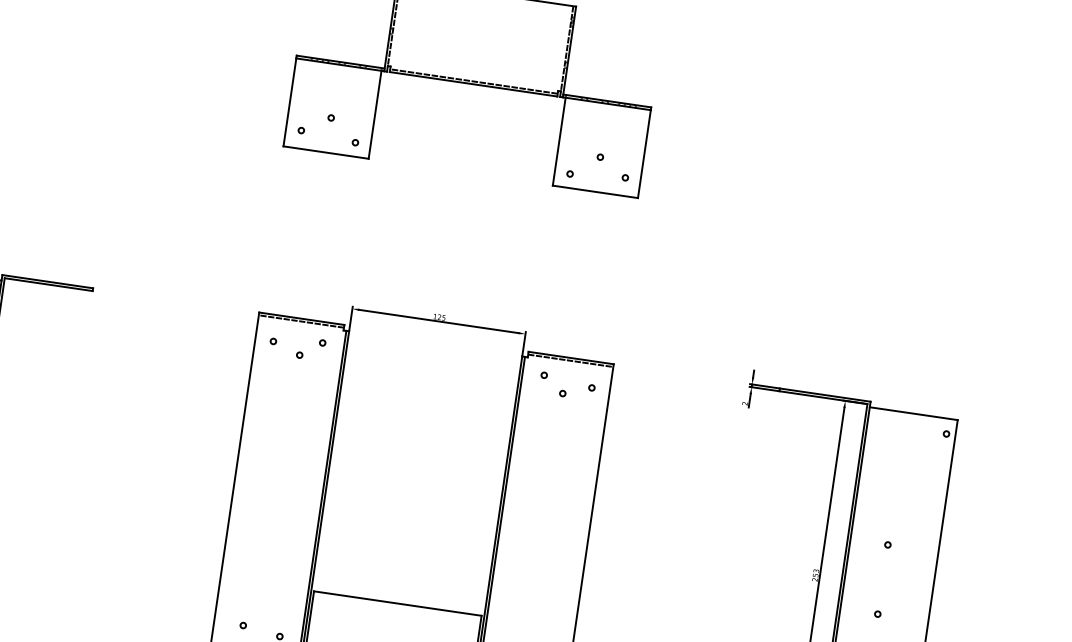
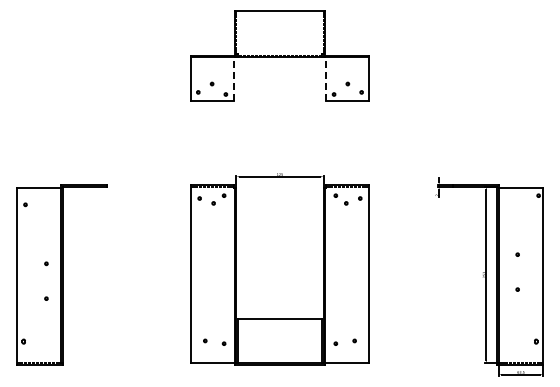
line: (375, 113) -> (233, 78), solid -> dashed
line: (559, 140) -> (326, 78), solid -> dashed

